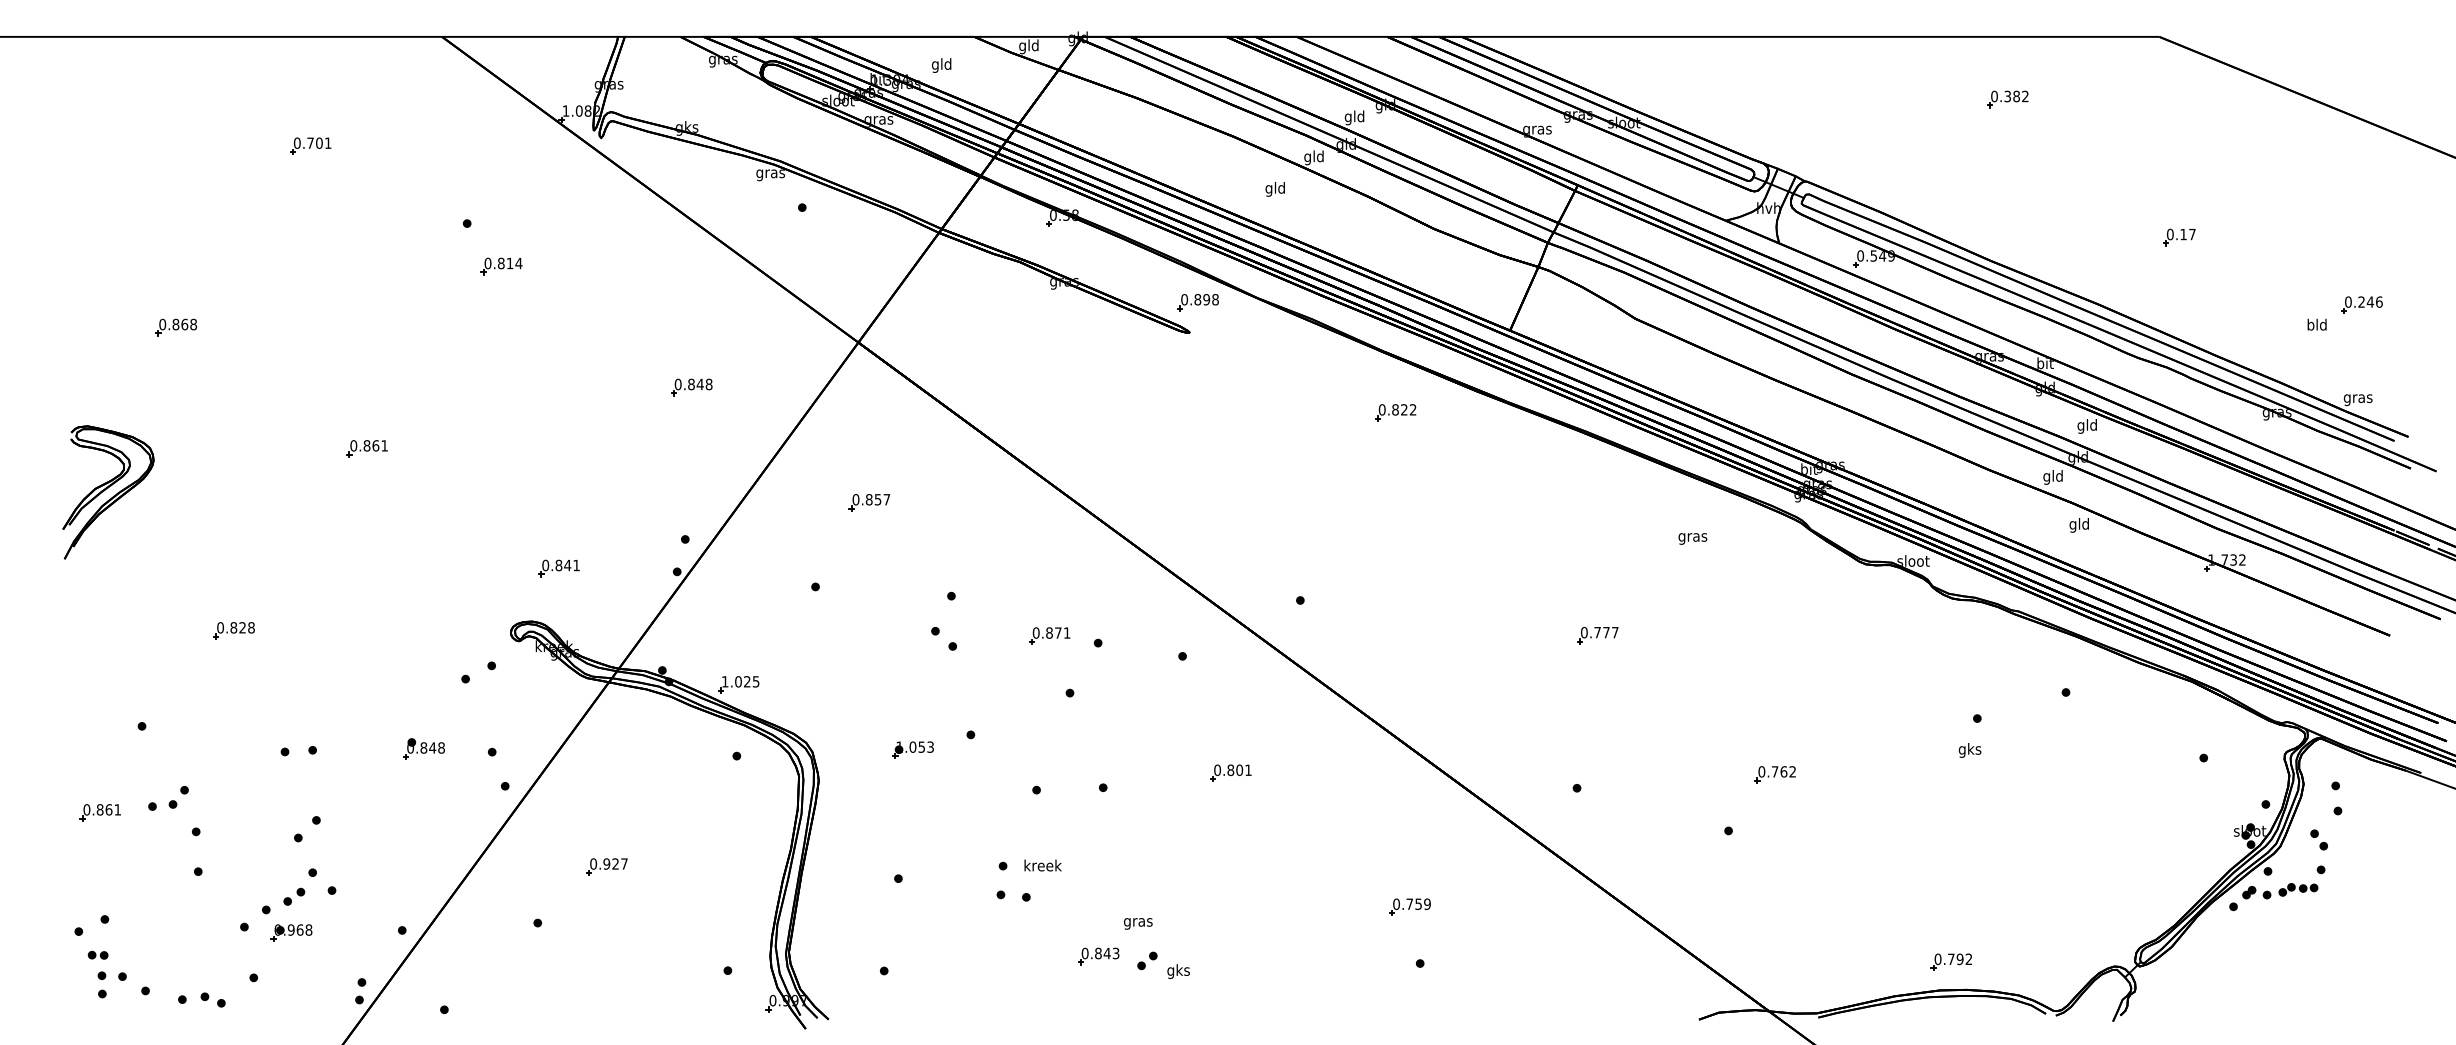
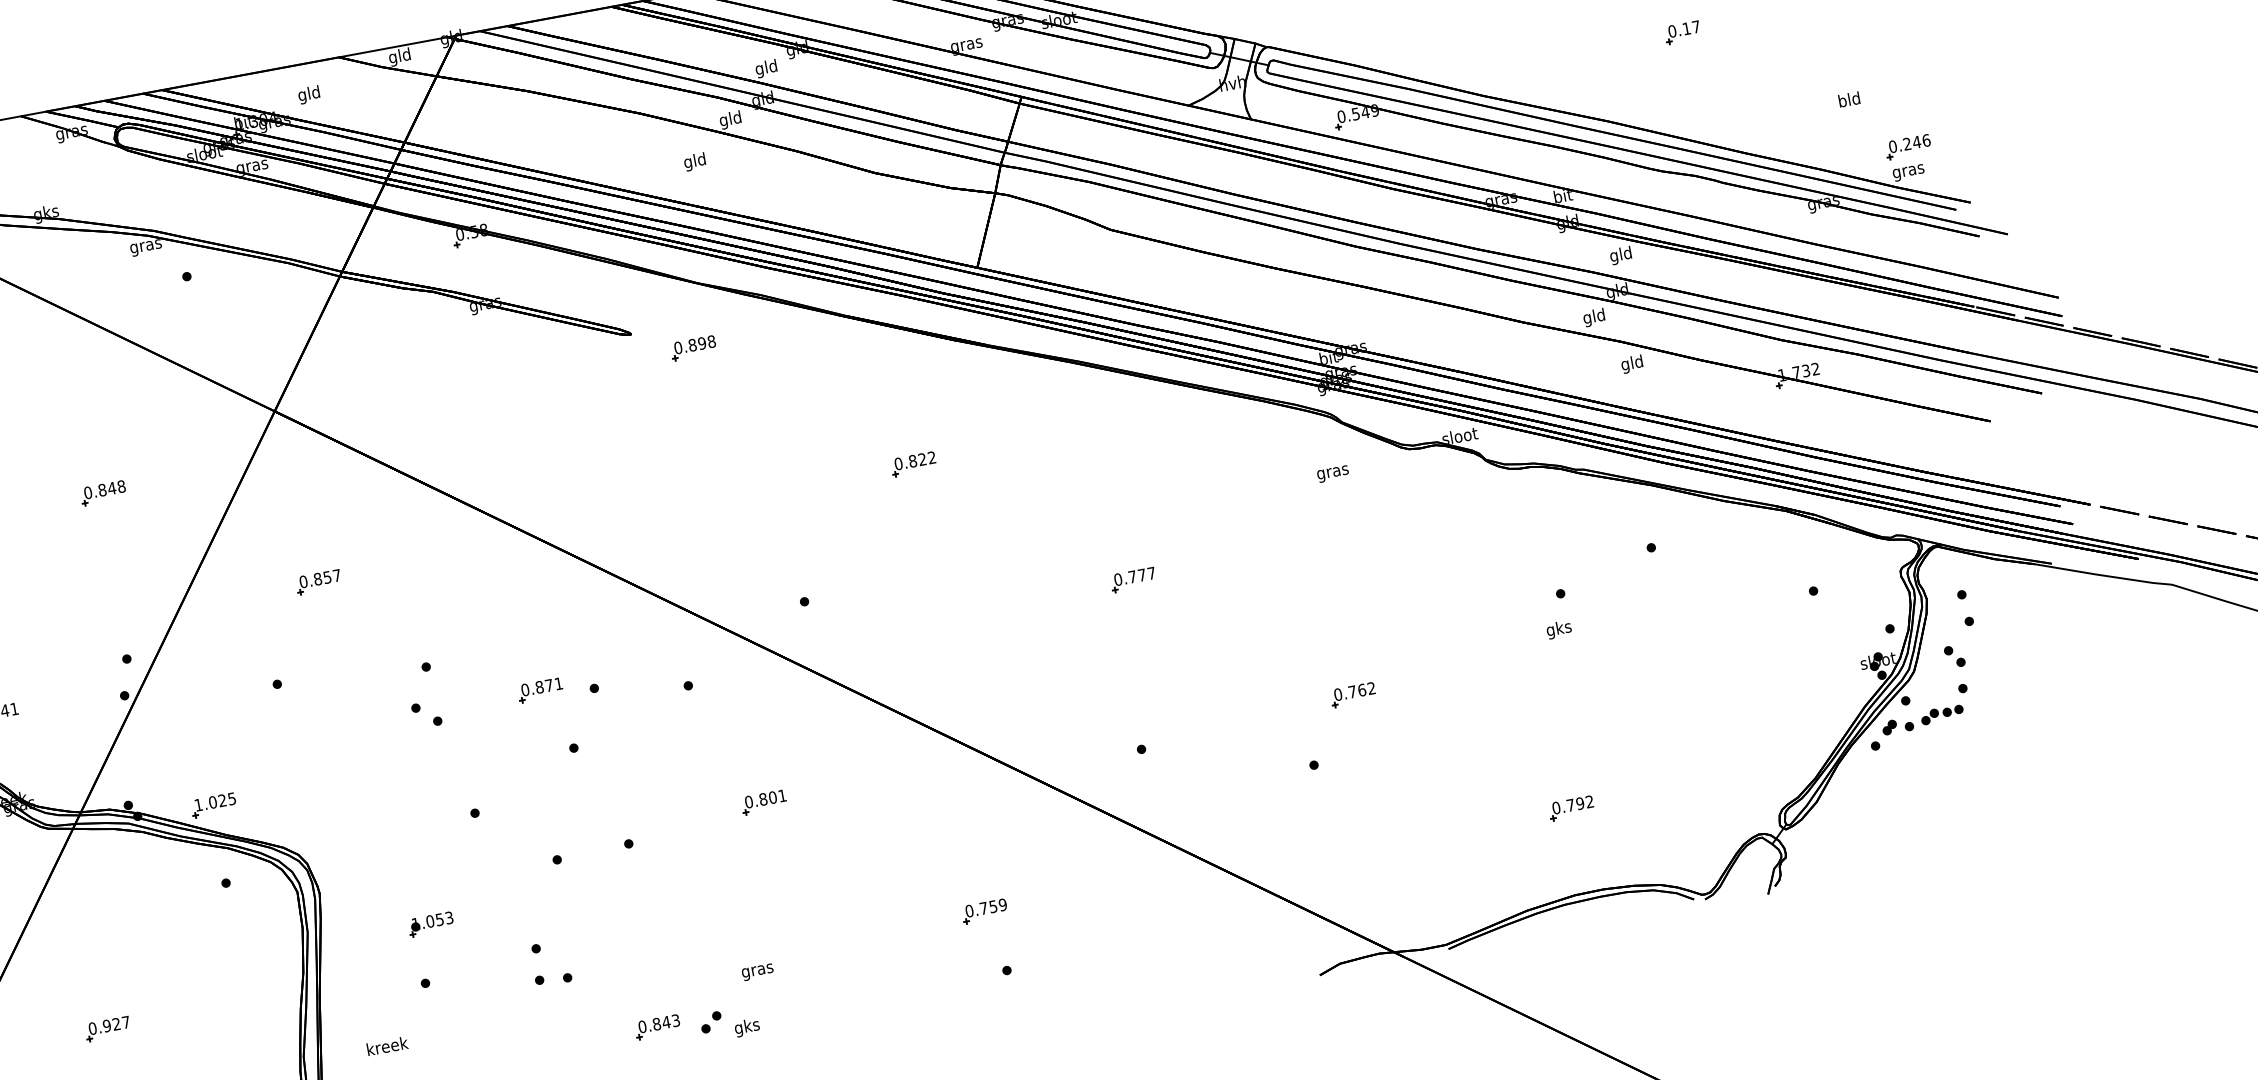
part: (1197, 302) -> (692, 348), moved
part: (2361, 304) -> (1907, 146), moved
part: (1395, 412) -> (913, 464), moved
text: (1692, 538) -> (1332, 473), moved
part: (912, 749) -> (430, 924), moved
text: (1042, 865) -> (386, 1046), moved
text: (1138, 923) -> (758, 971), moved
part: (1950, 961) -> (1570, 807), moved

